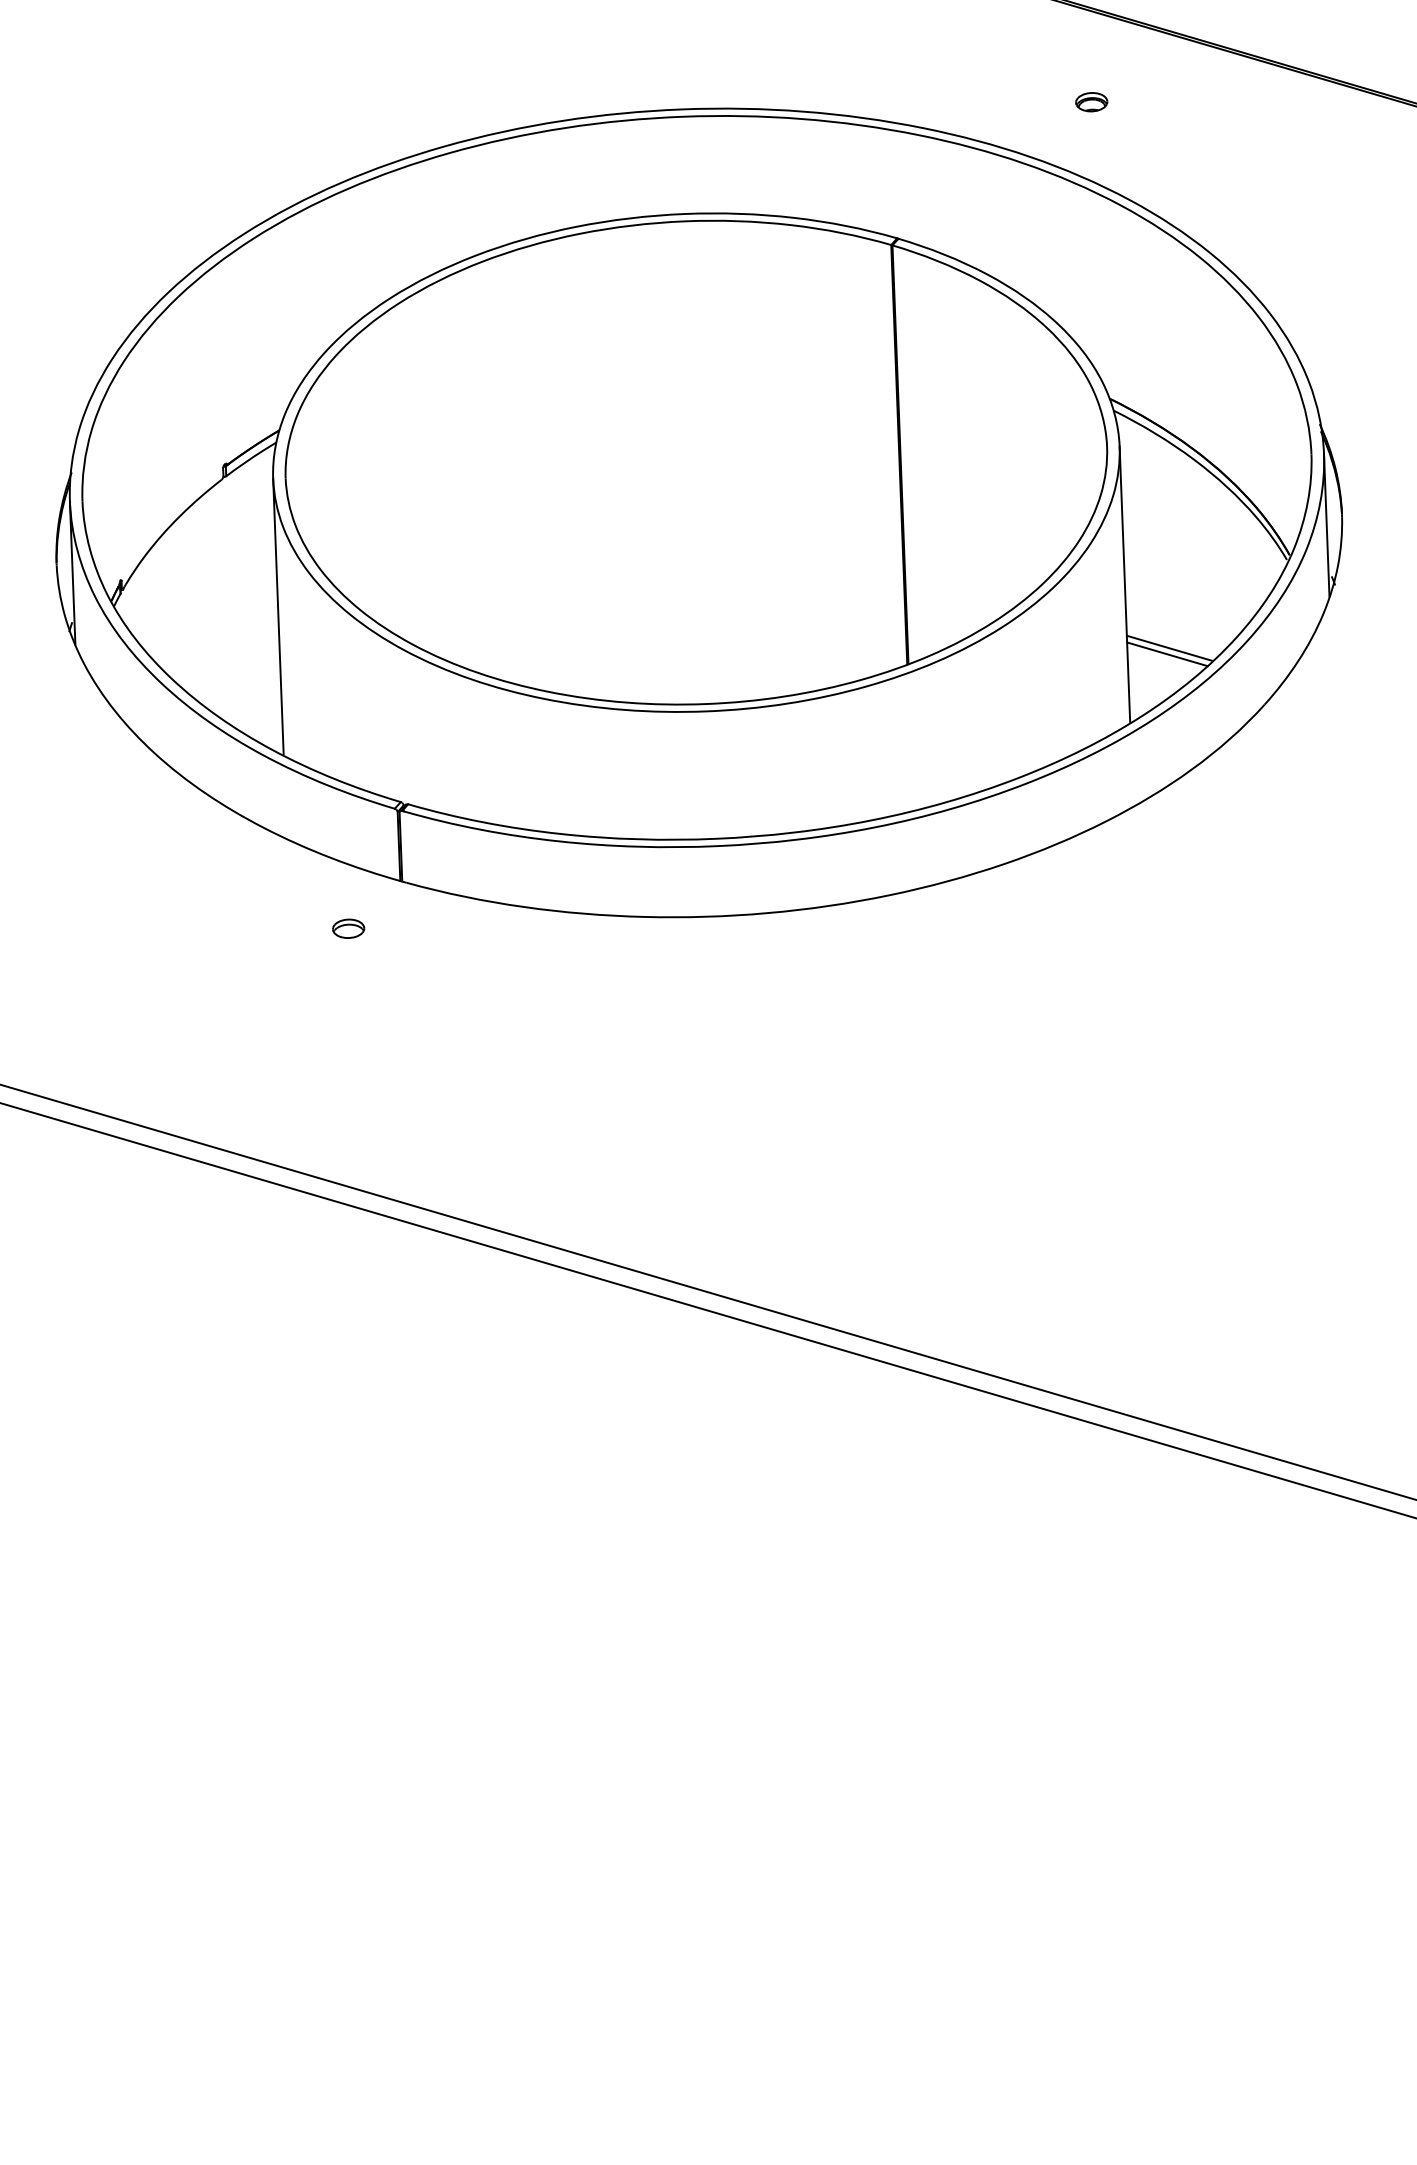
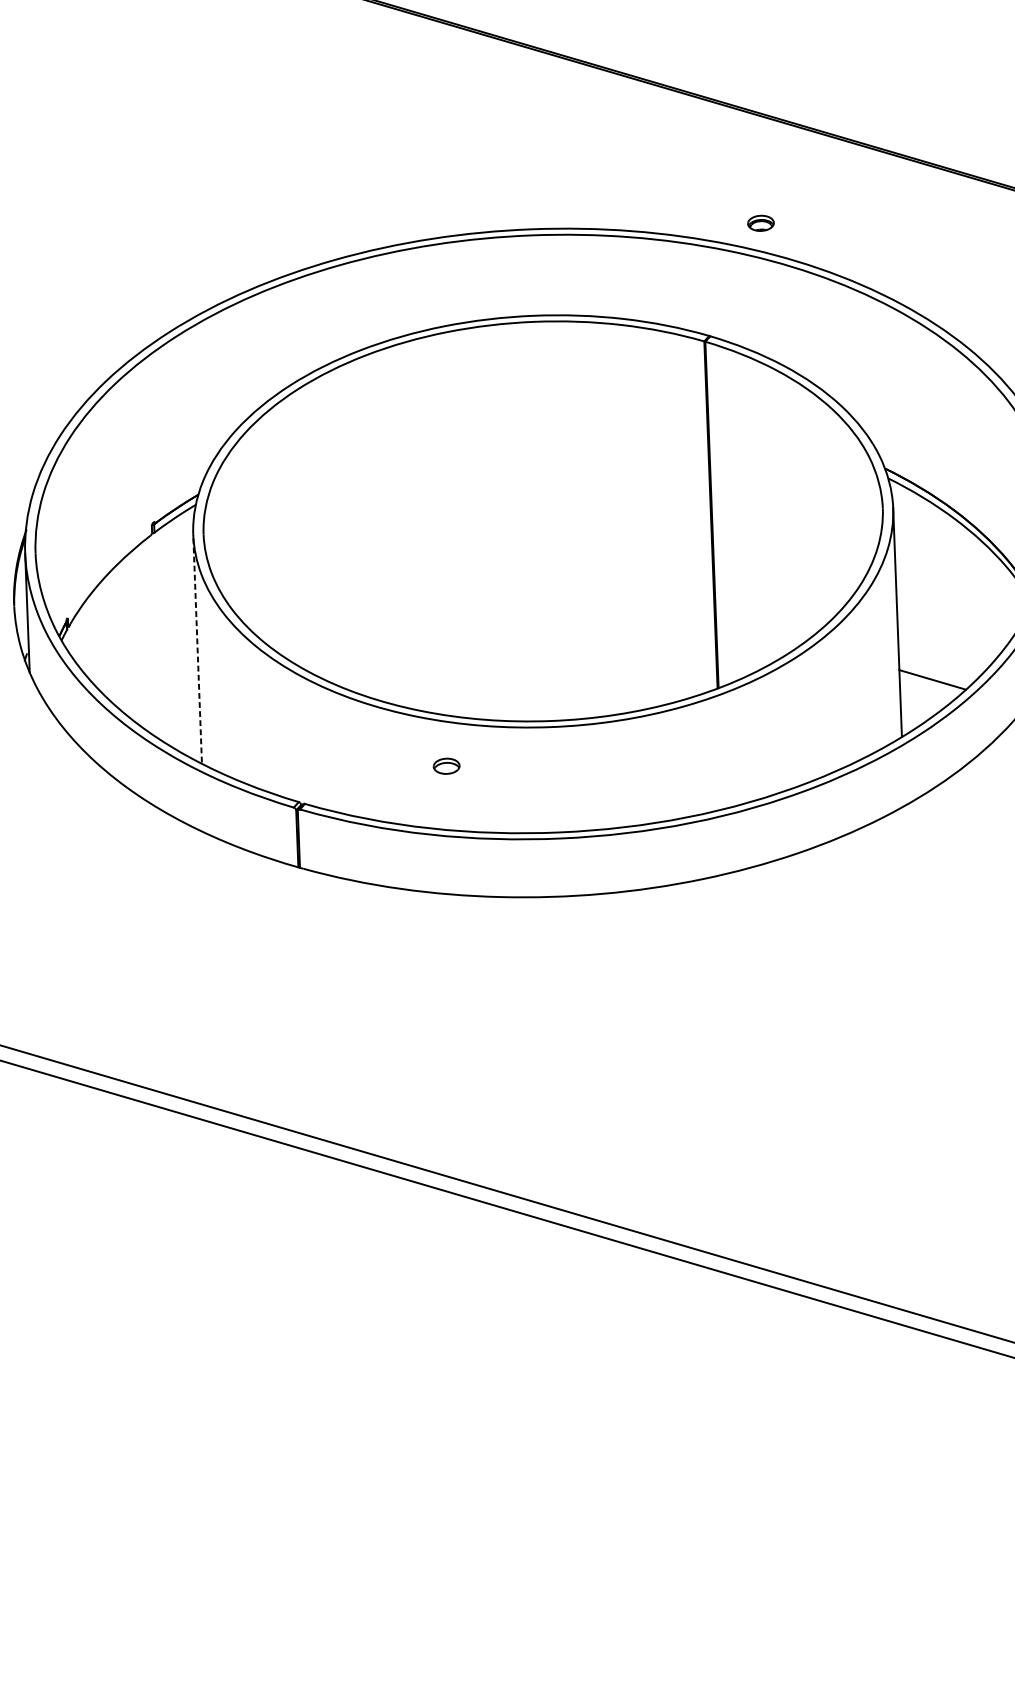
part: (1091, 102) -> (760, 223), moved
line: (278, 616) -> (197, 648), solid -> dashed
line: (1169, 647) -> (934, 674), removed
part: (348, 928) -> (446, 766), moved

